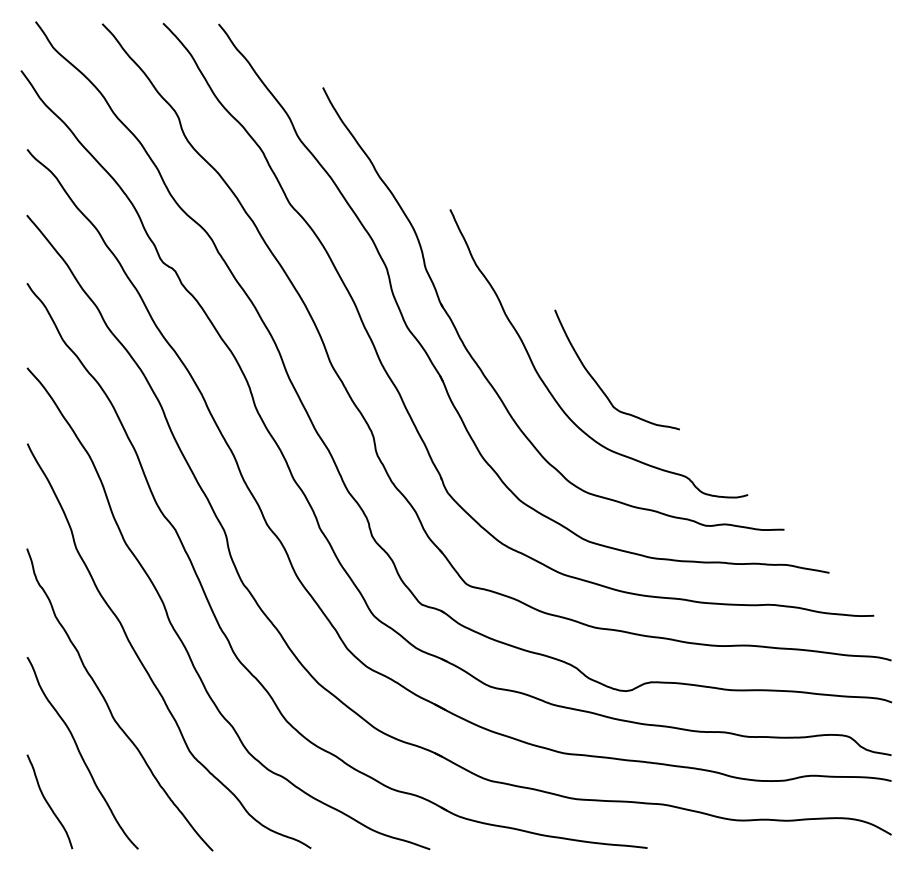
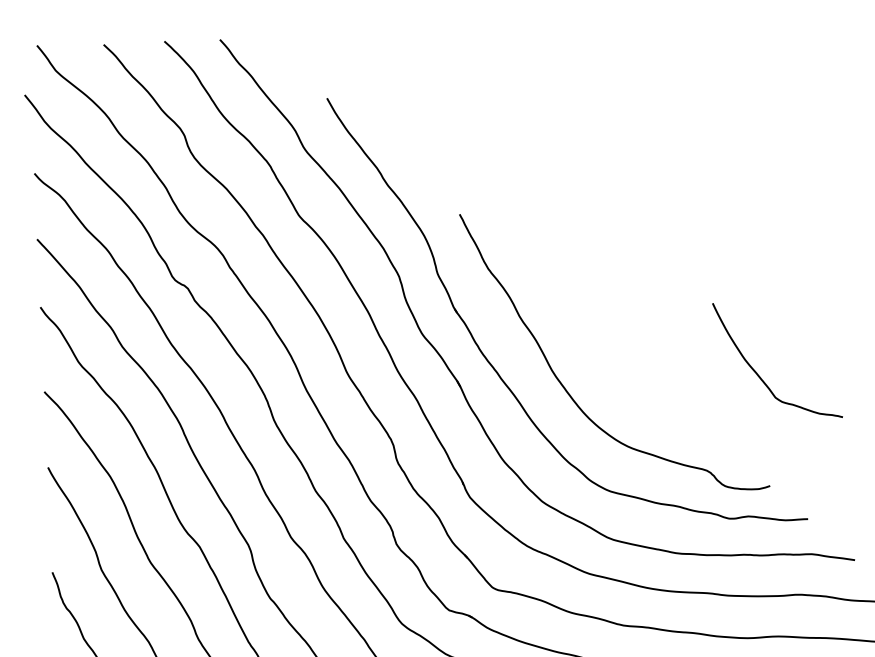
curve: (597, 382) -> (758, 373), moved

